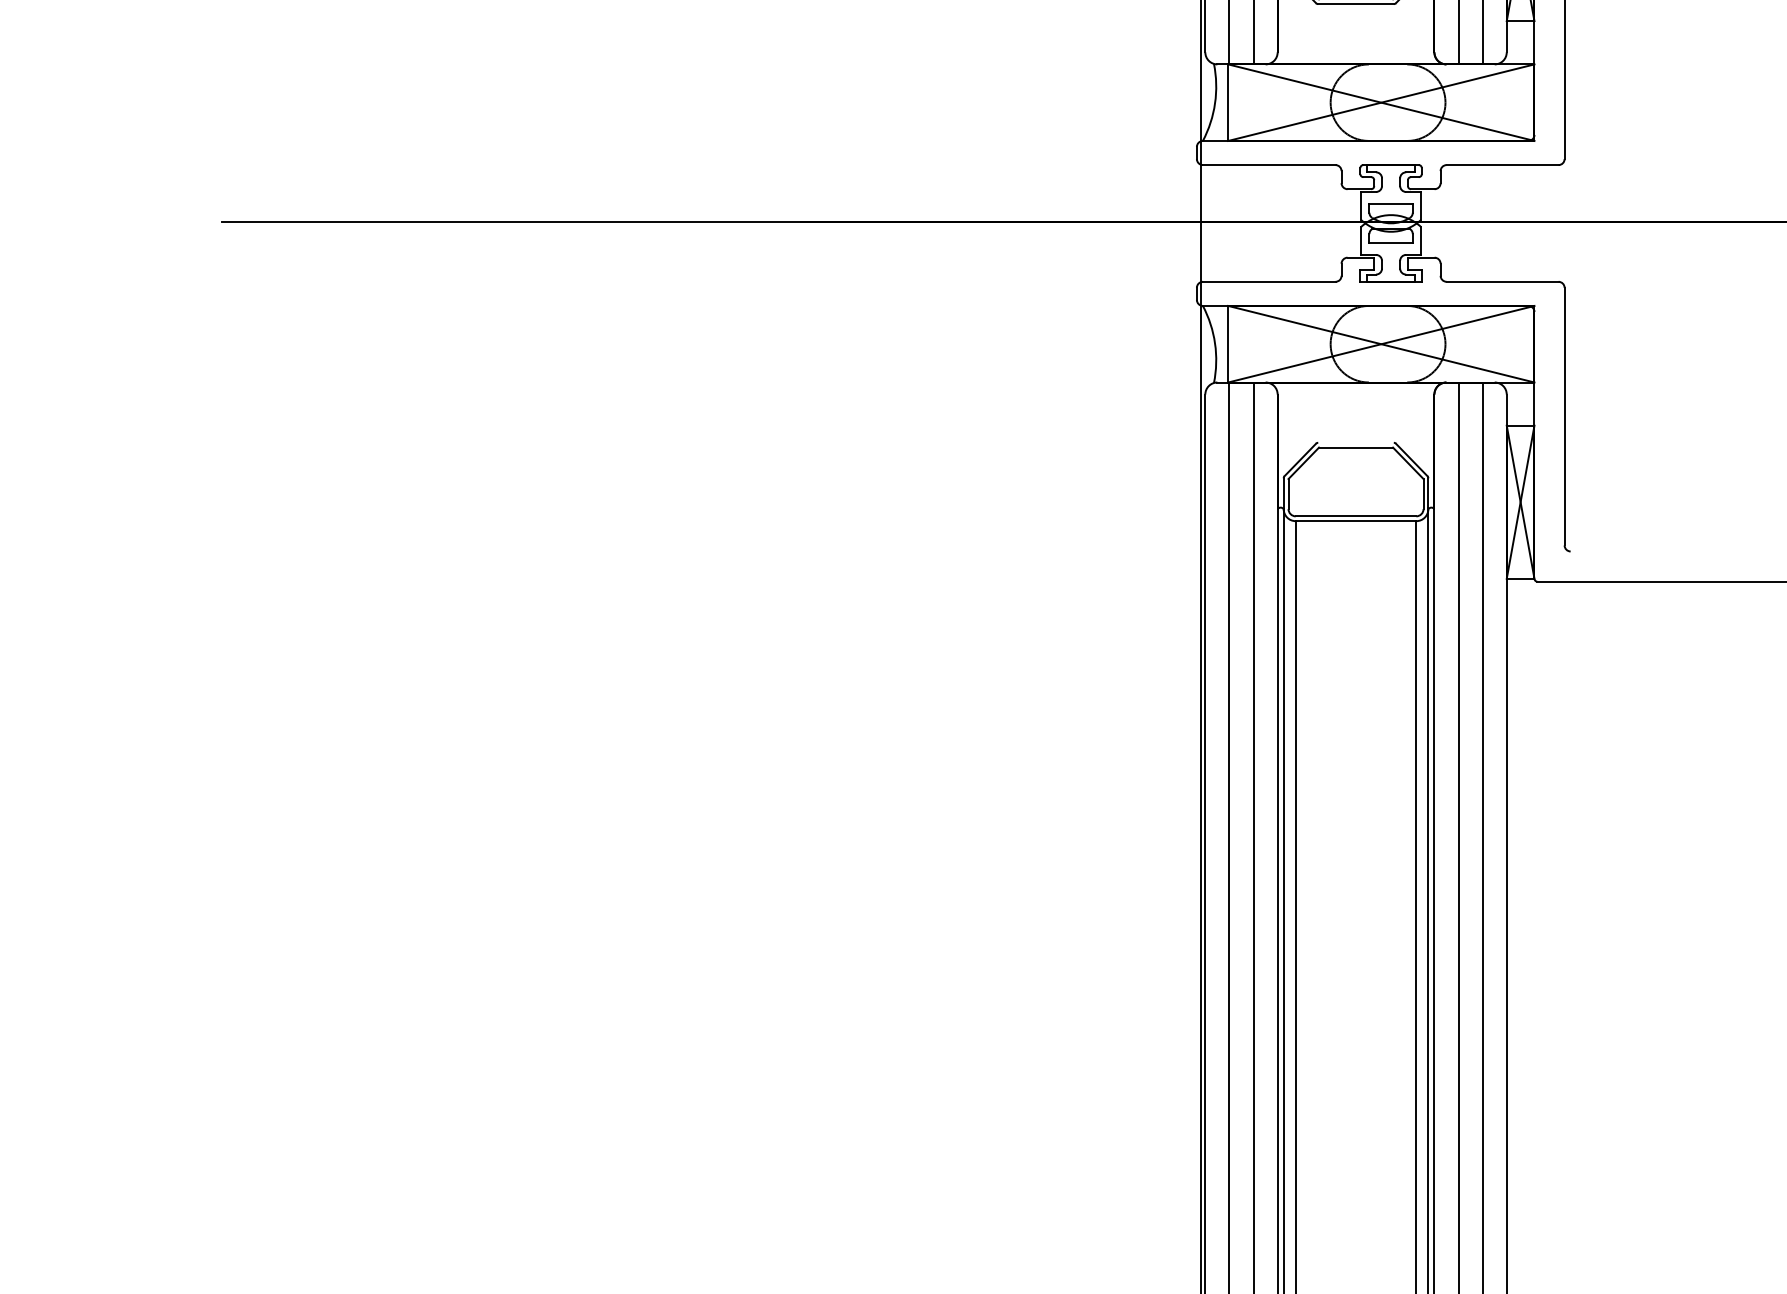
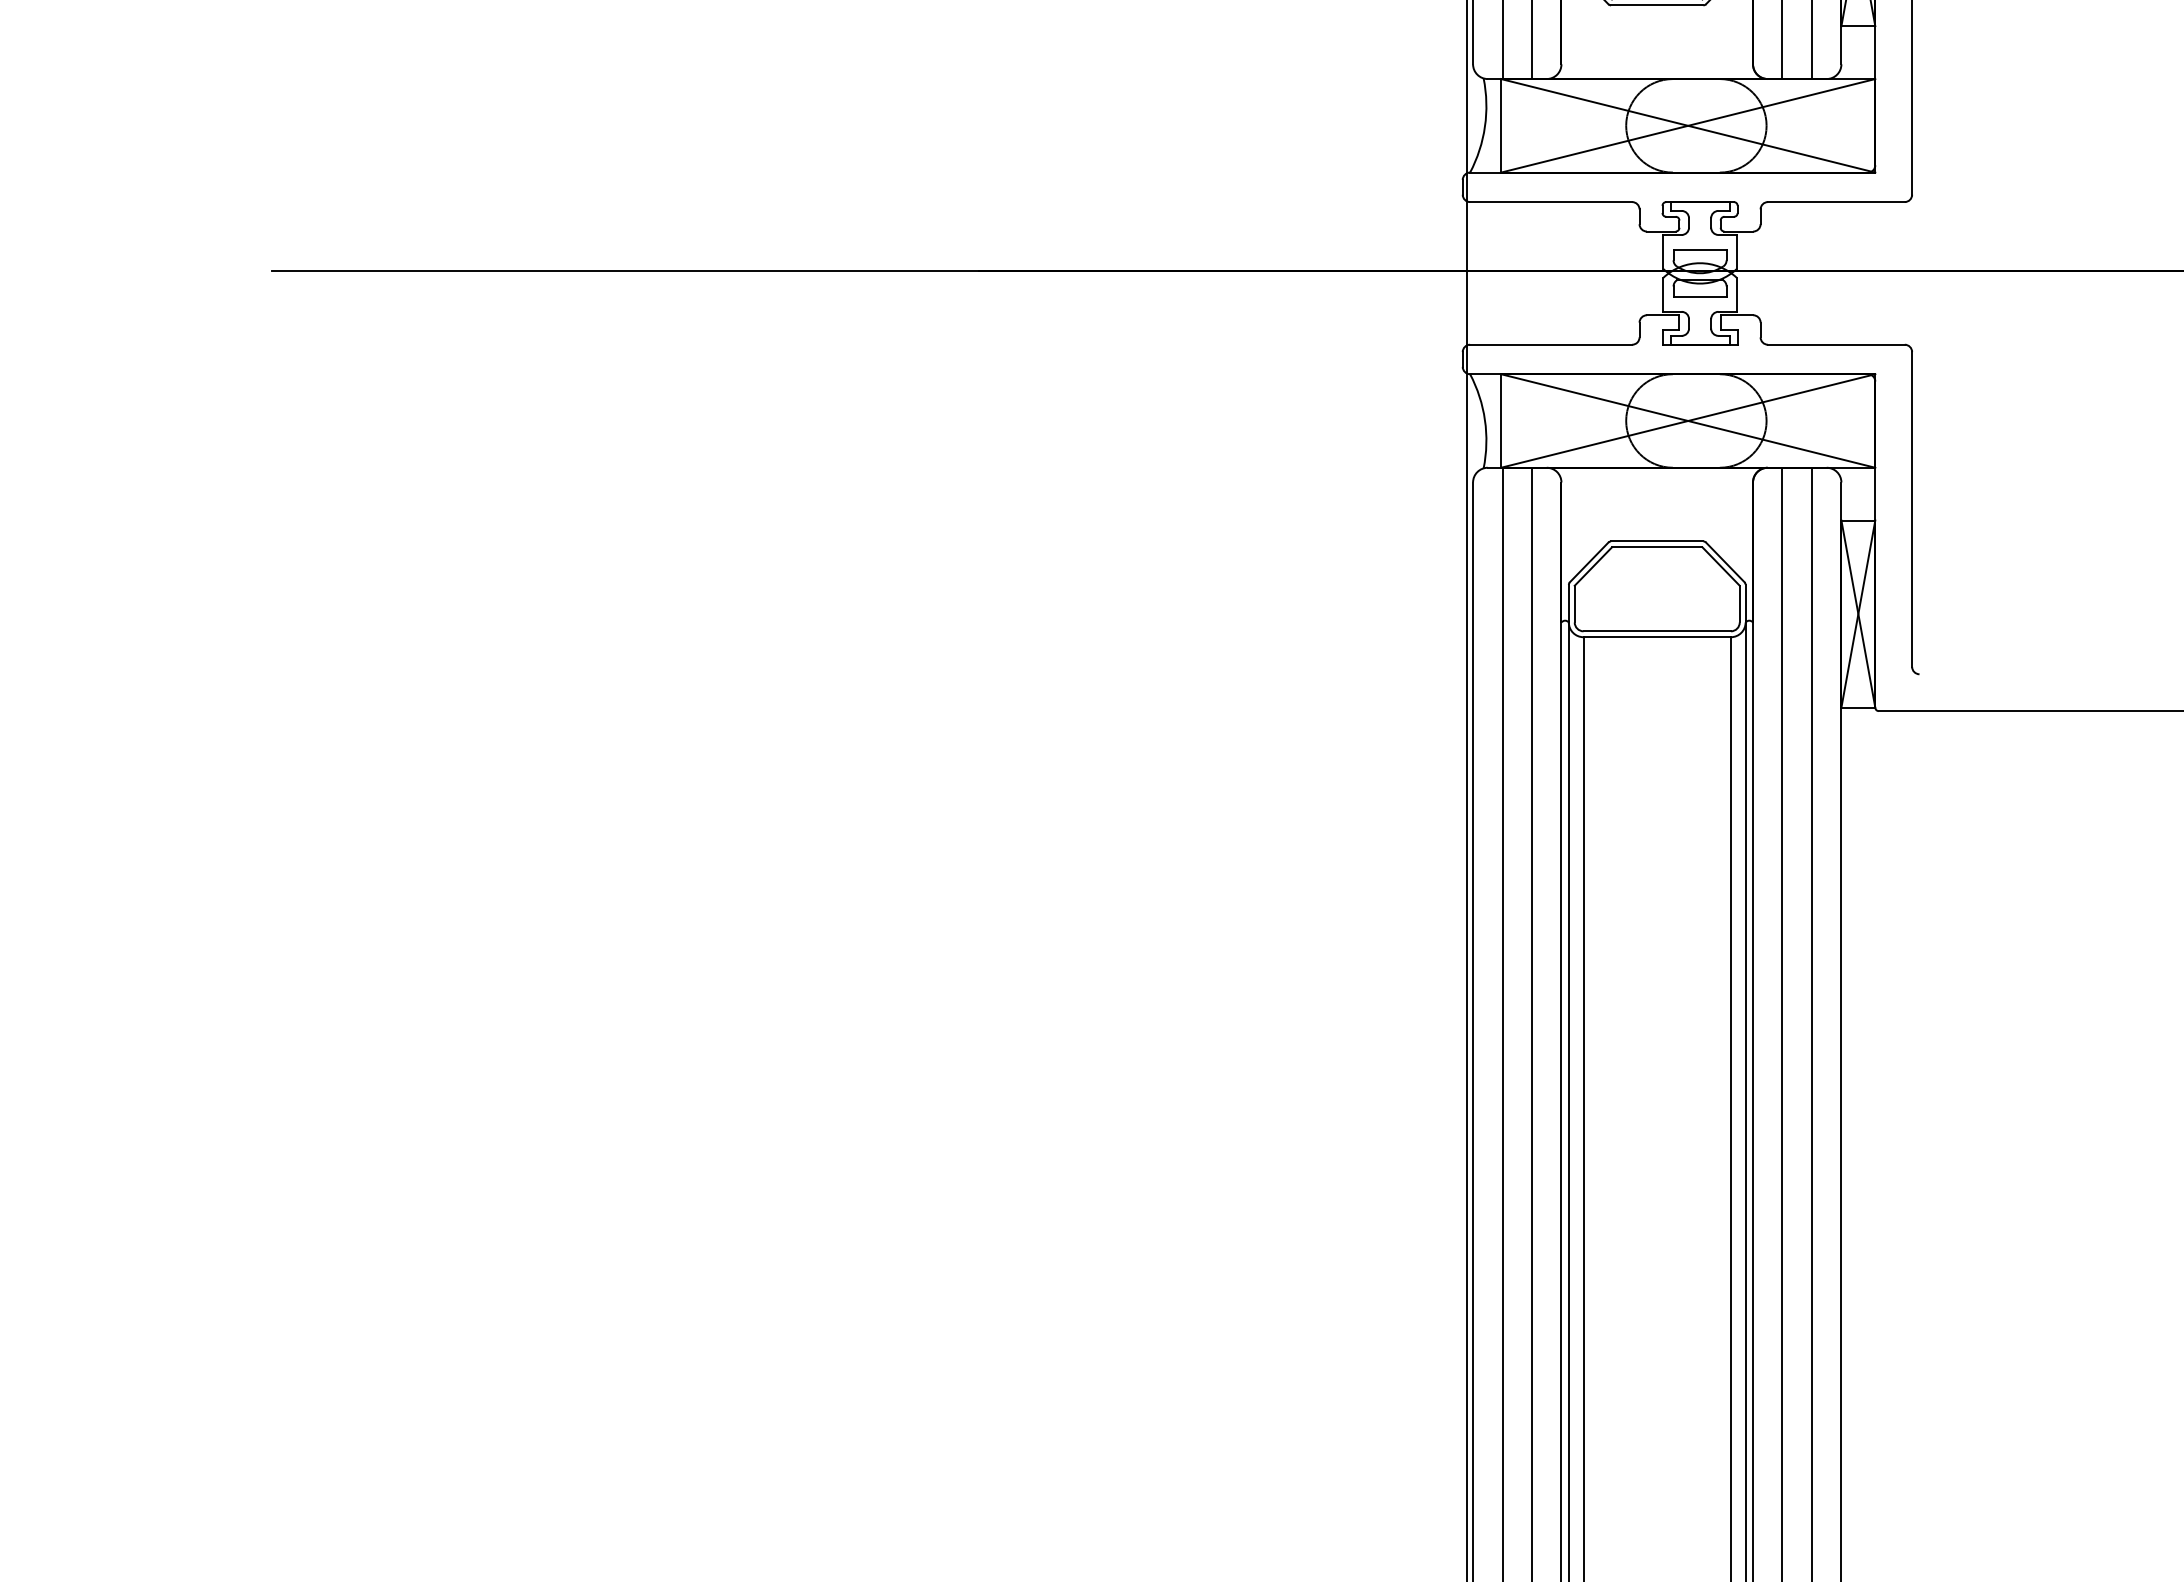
line: (1356, 442) -> (1657, 541), added

